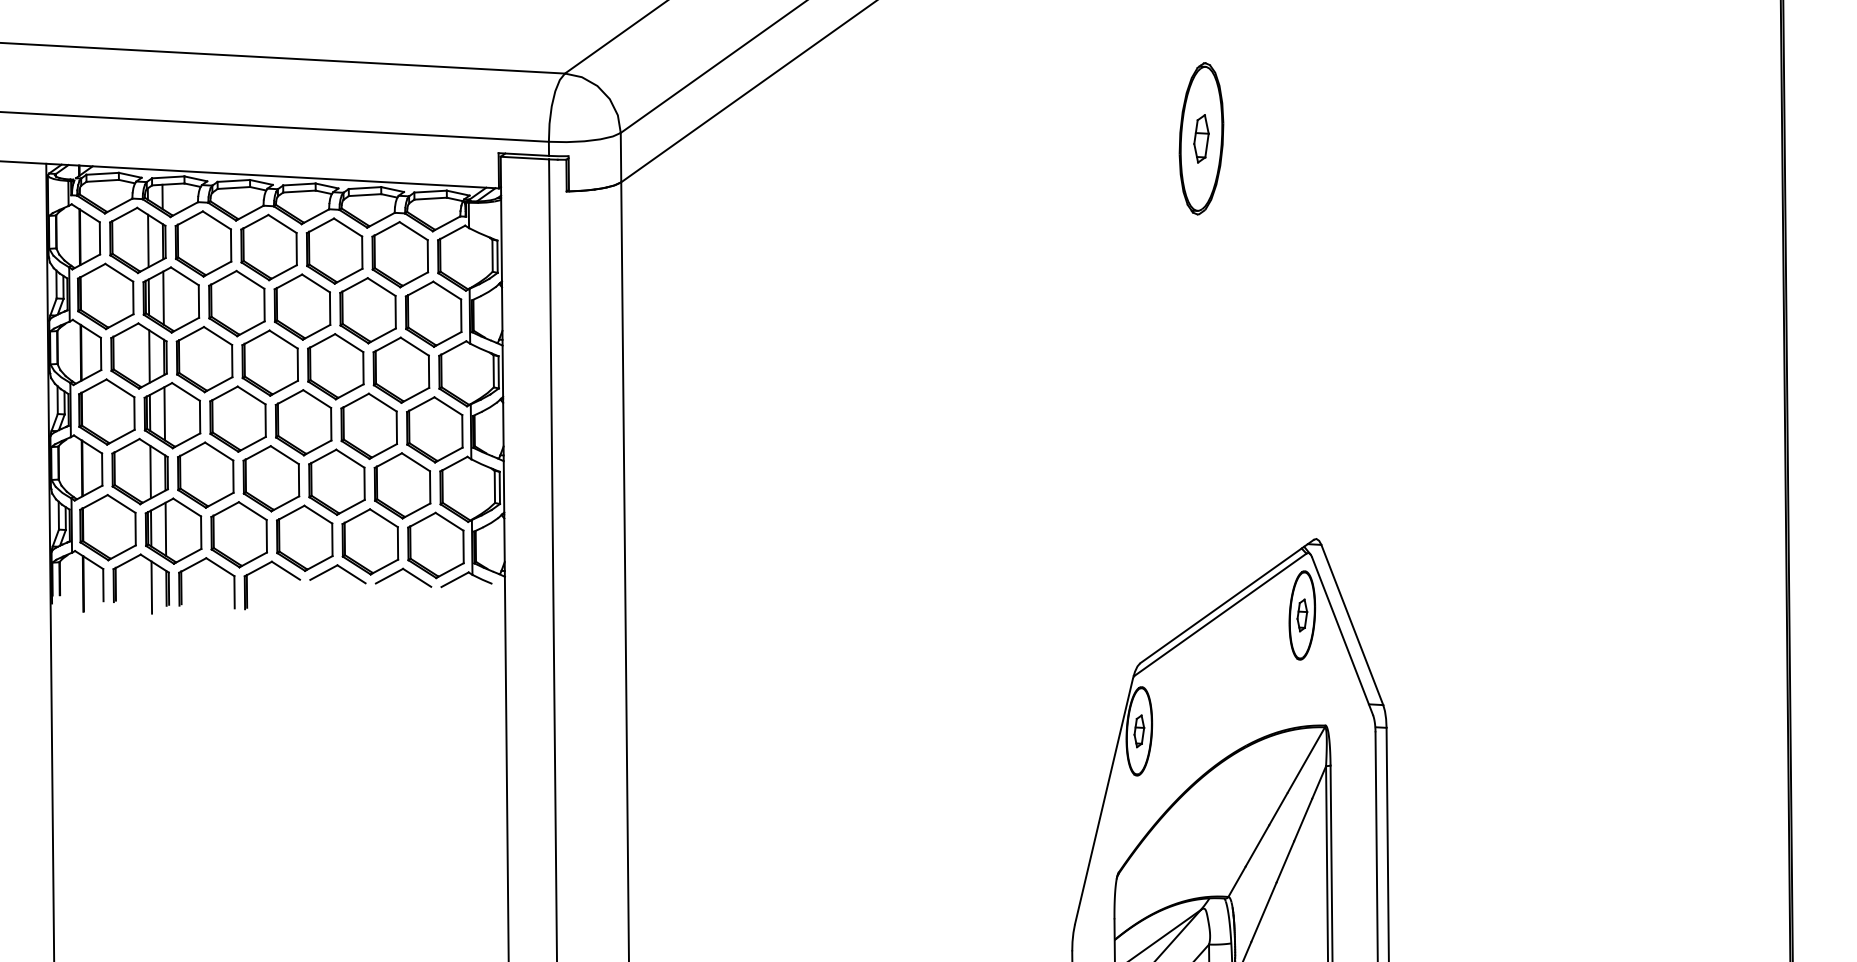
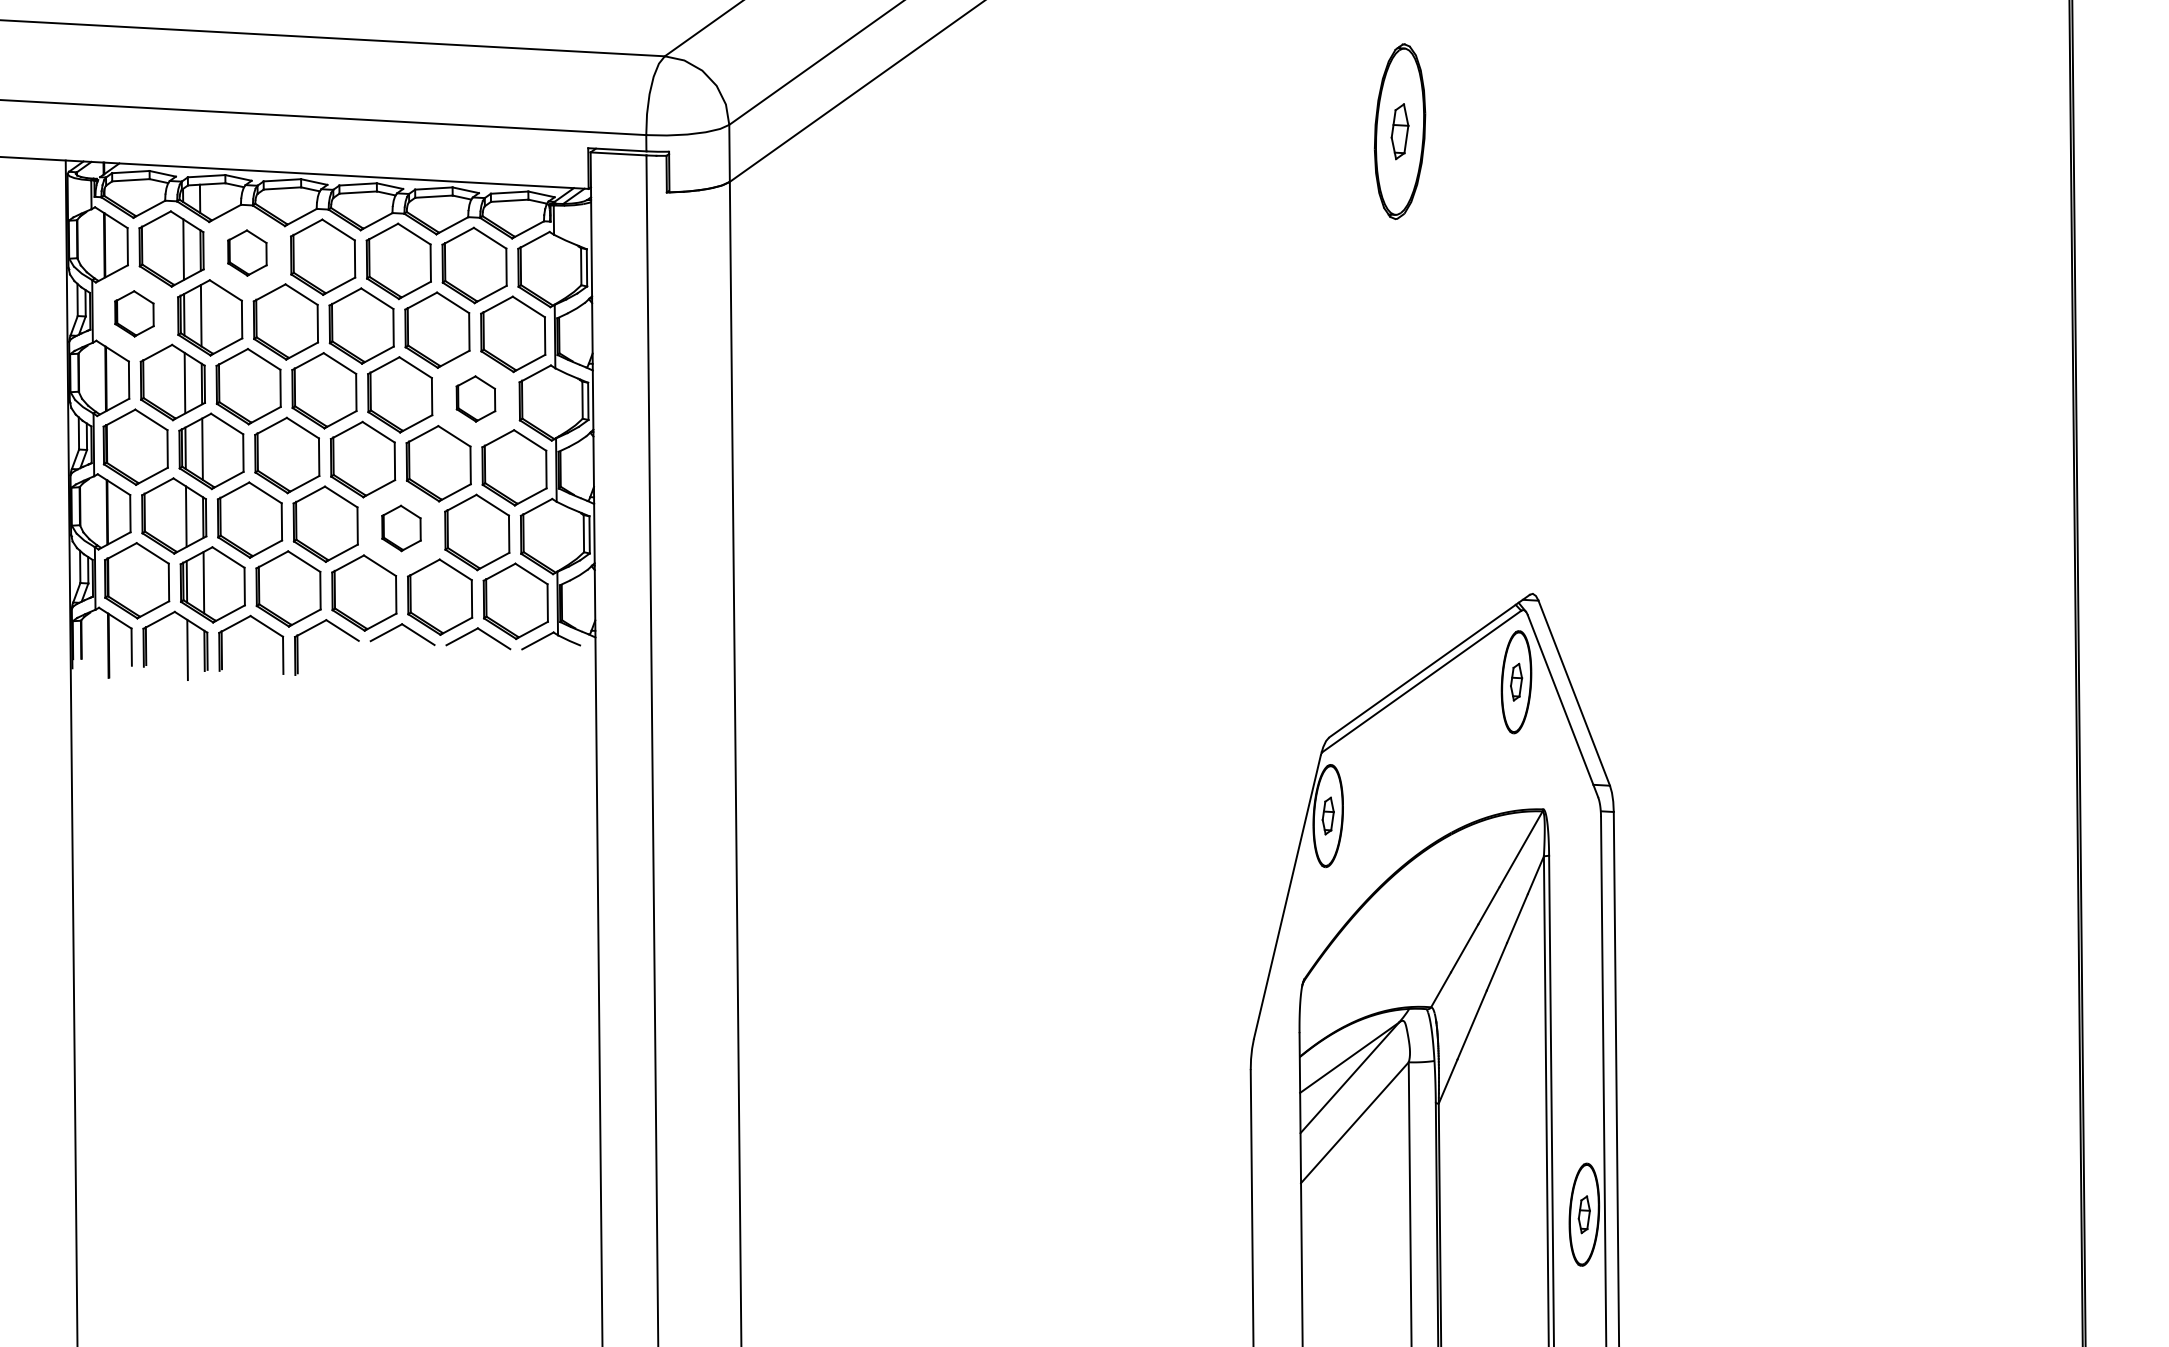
part: (203, 243) -> (247, 252), size x0.6
part: (105, 296) -> (134, 313), size x0.6
part: (401, 369) -> (475, 398), size x0.6
part: (336, 482) -> (401, 528), size x0.6

